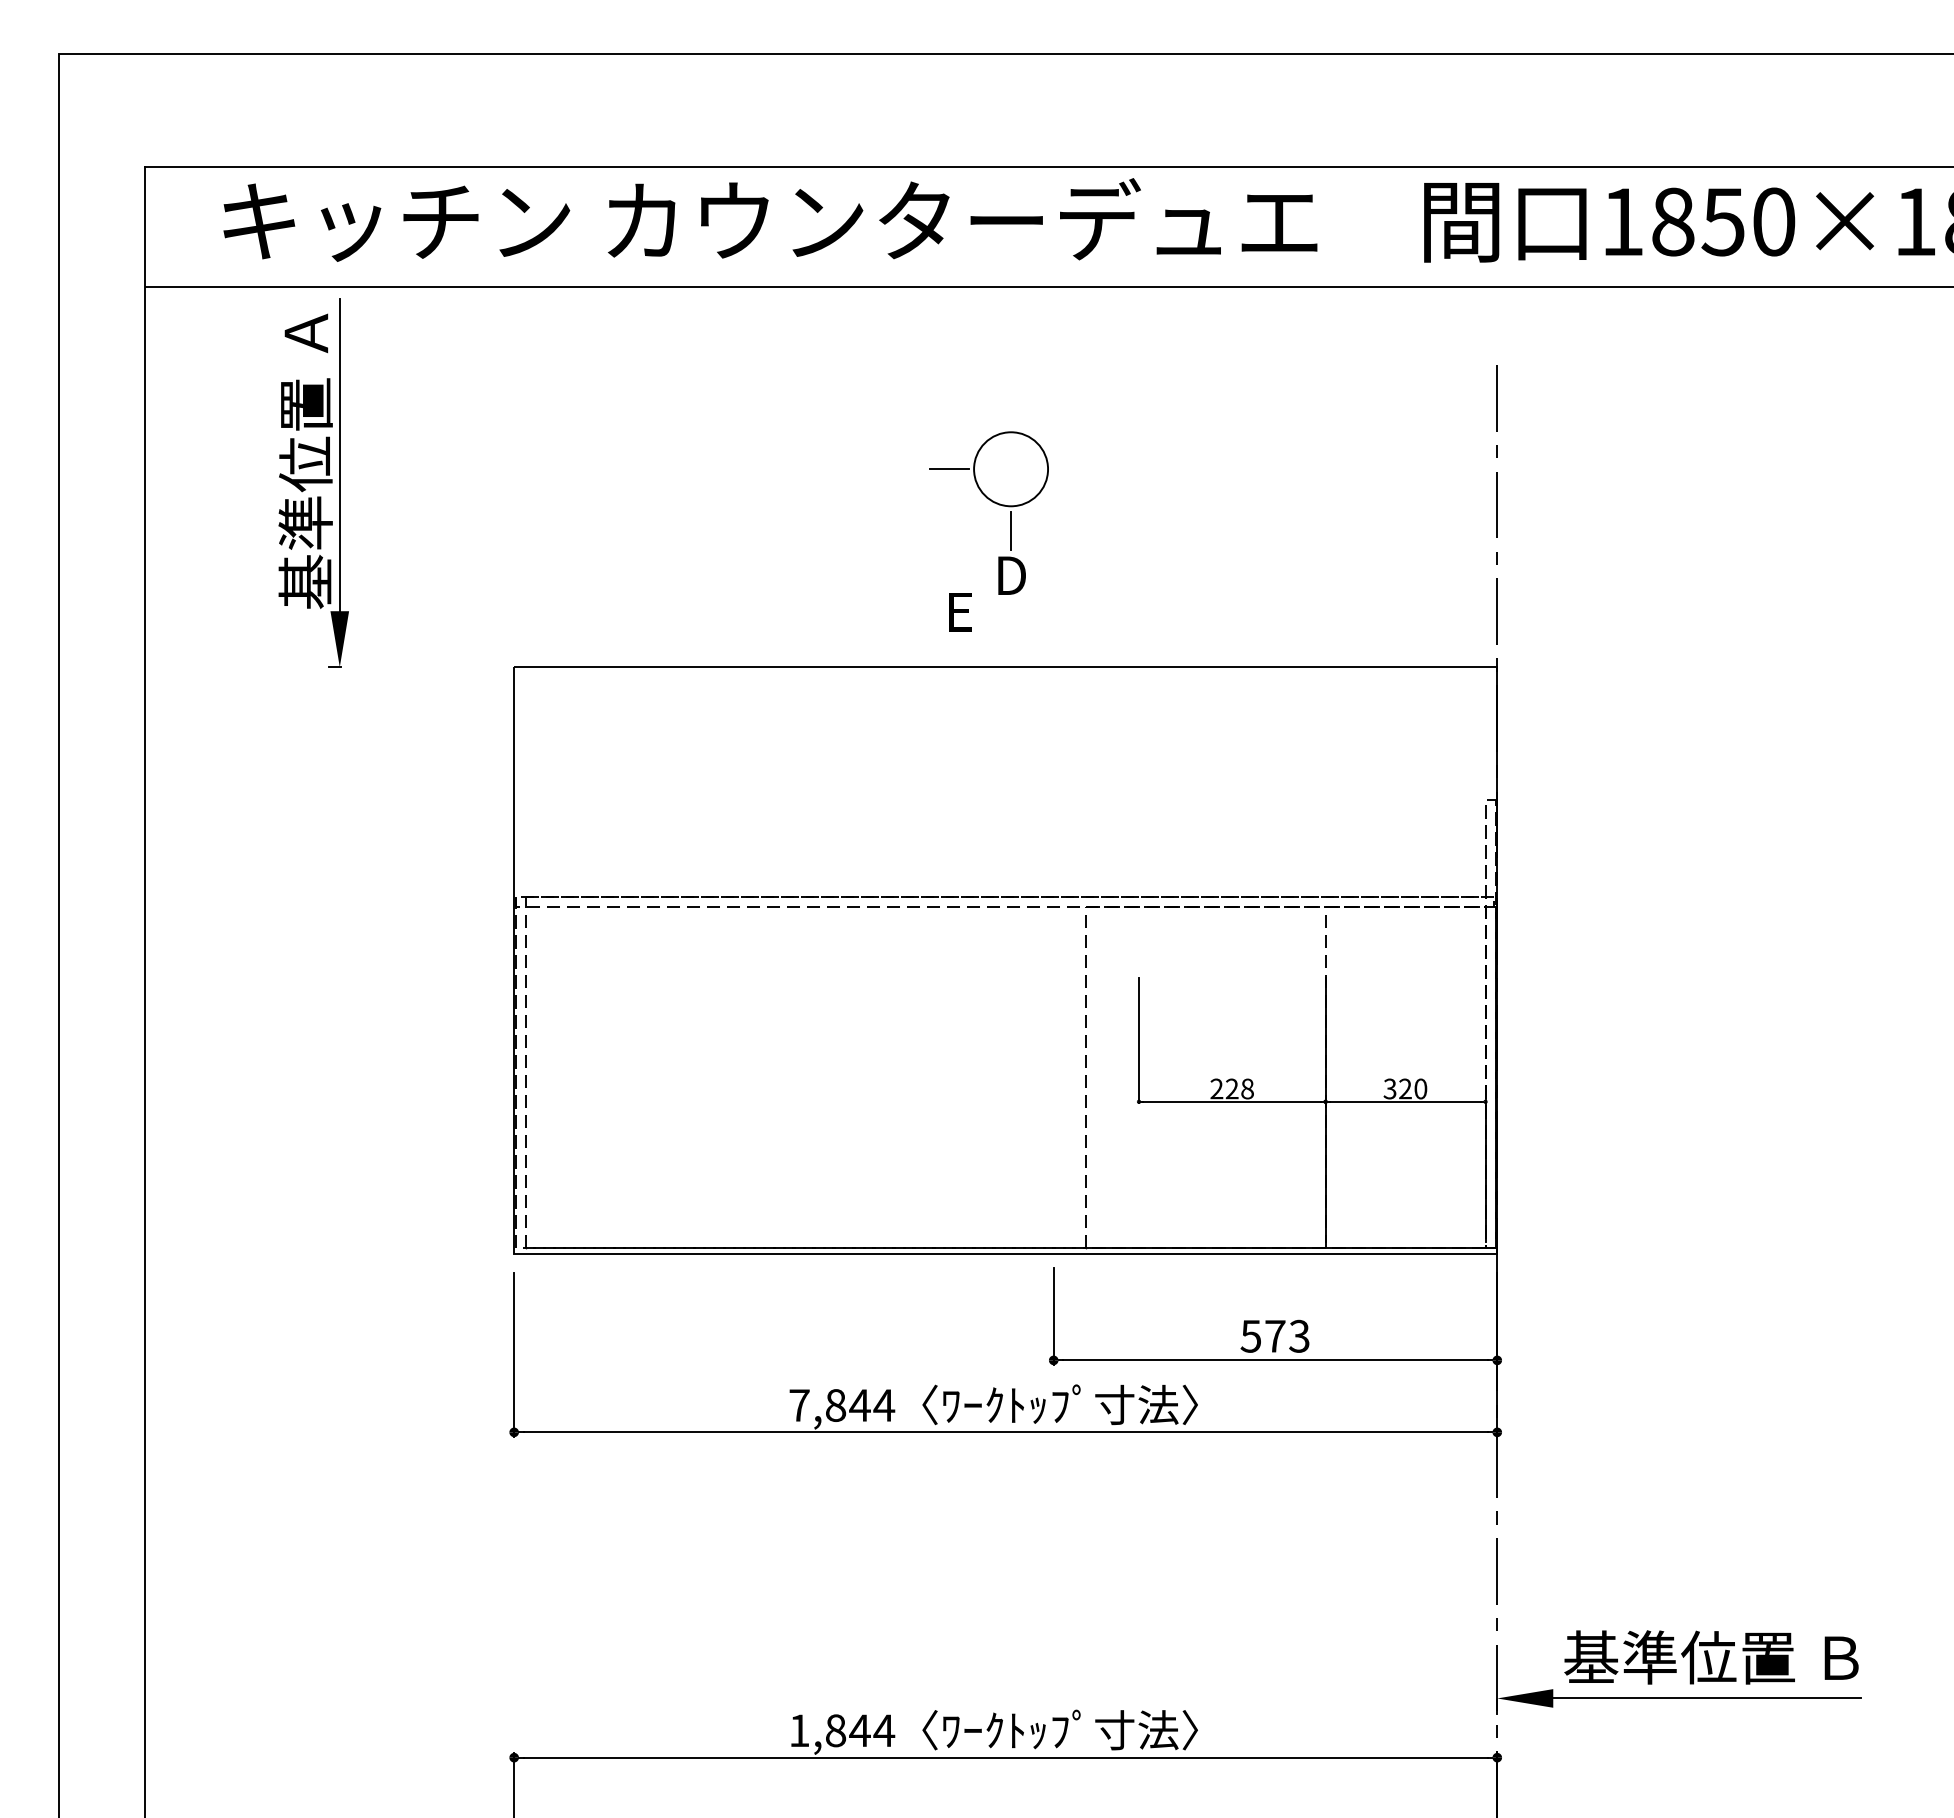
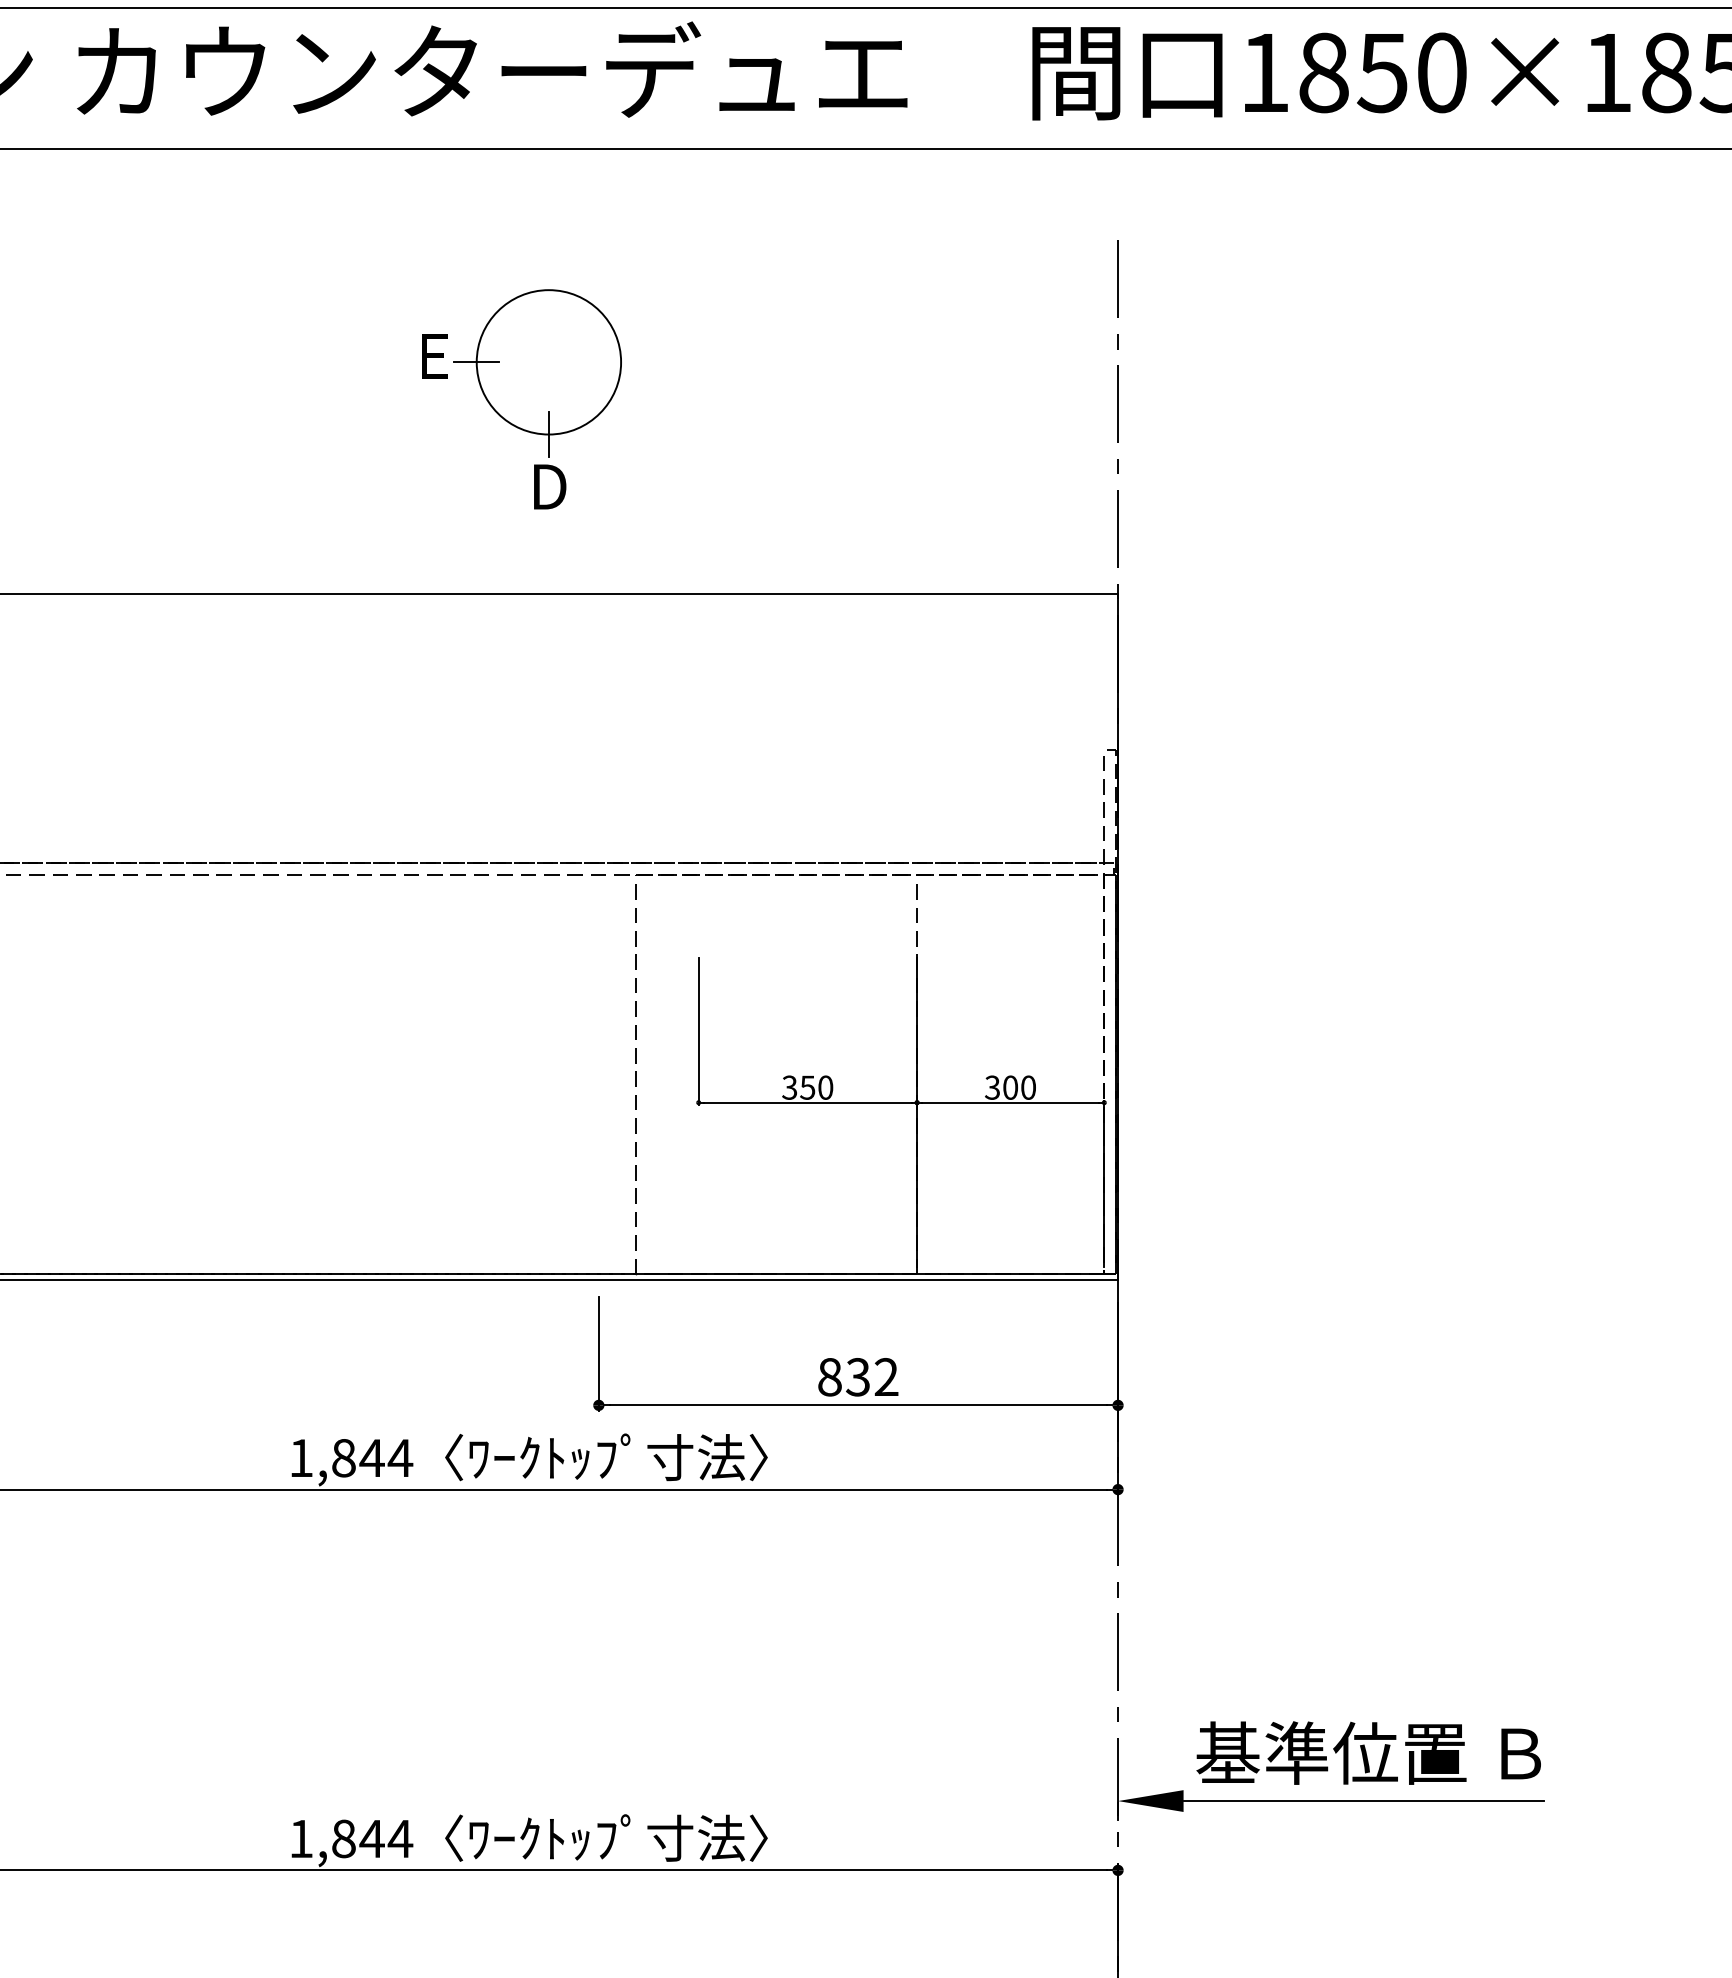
circle: (1010, 468) -> (548, 361), size x1.67
text: (960, 612) -> (434, 356), moved
text: (1231, 1088) -> (806, 1087), 228 -> 350
text: (1405, 1088) -> (1010, 1087), 320 -> 300
text: (1274, 1335) -> (857, 1376), 573 -> 832
text: (799, 1405) -> (301, 1458), 7,844 -> 1,844

